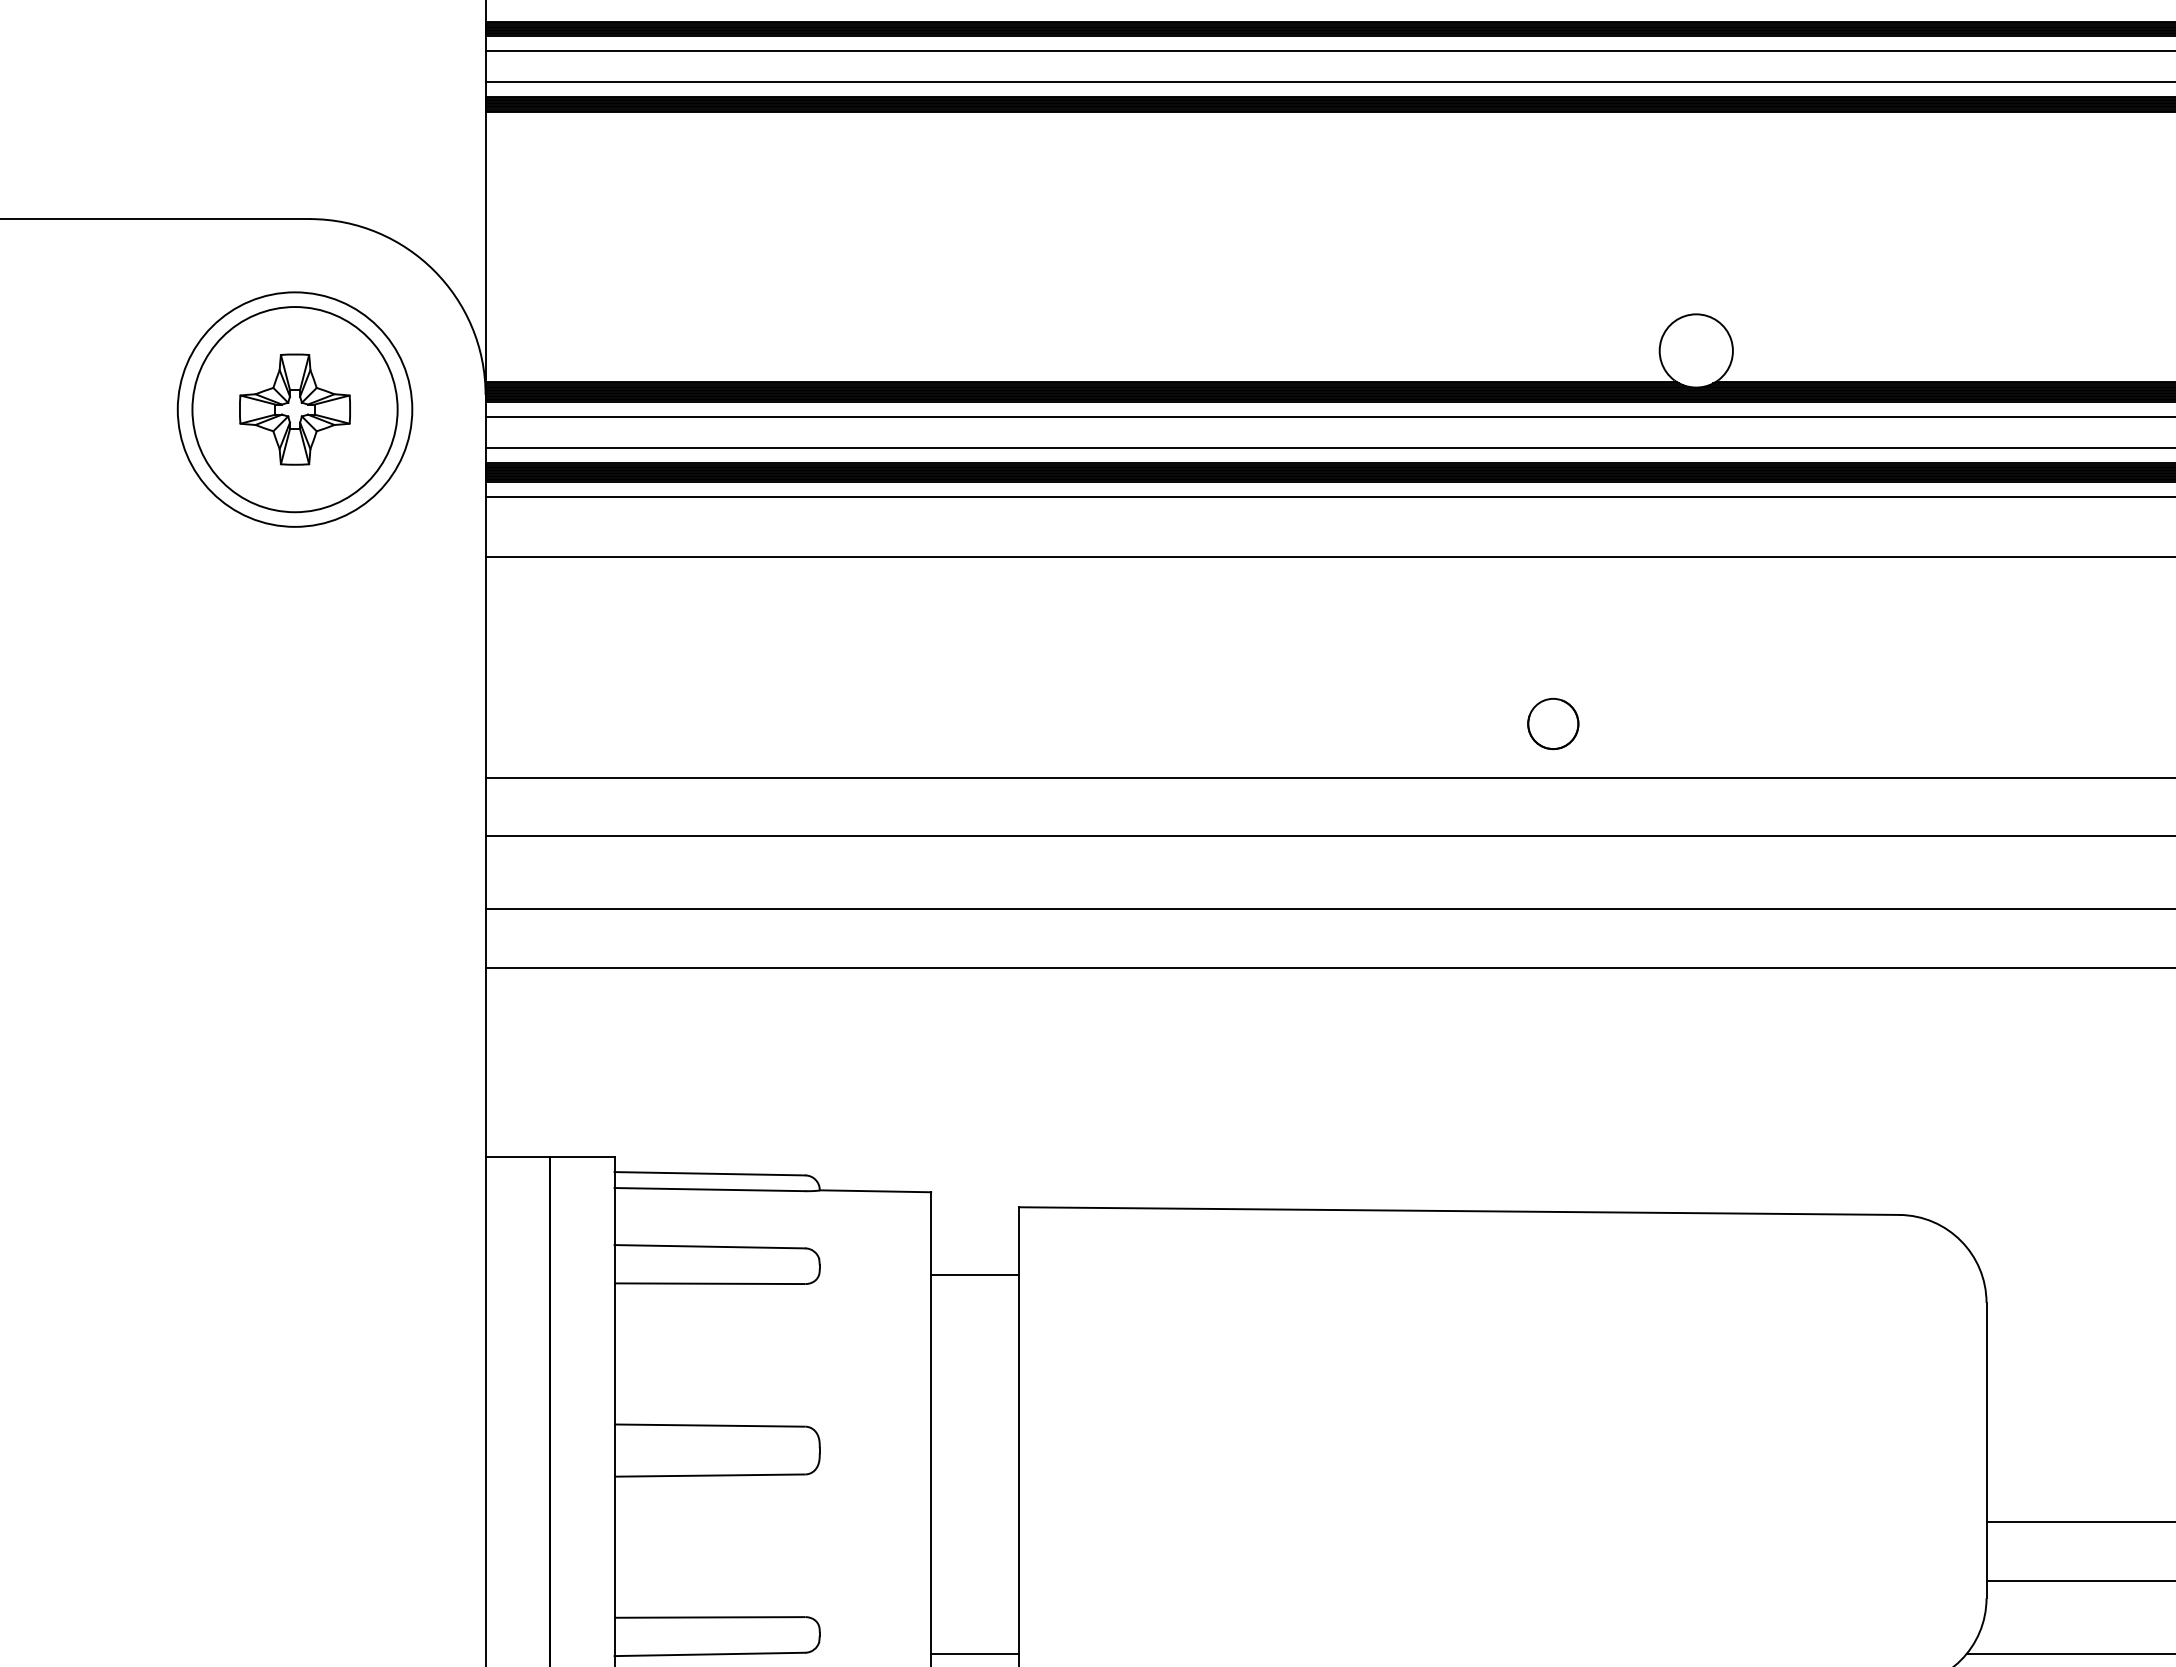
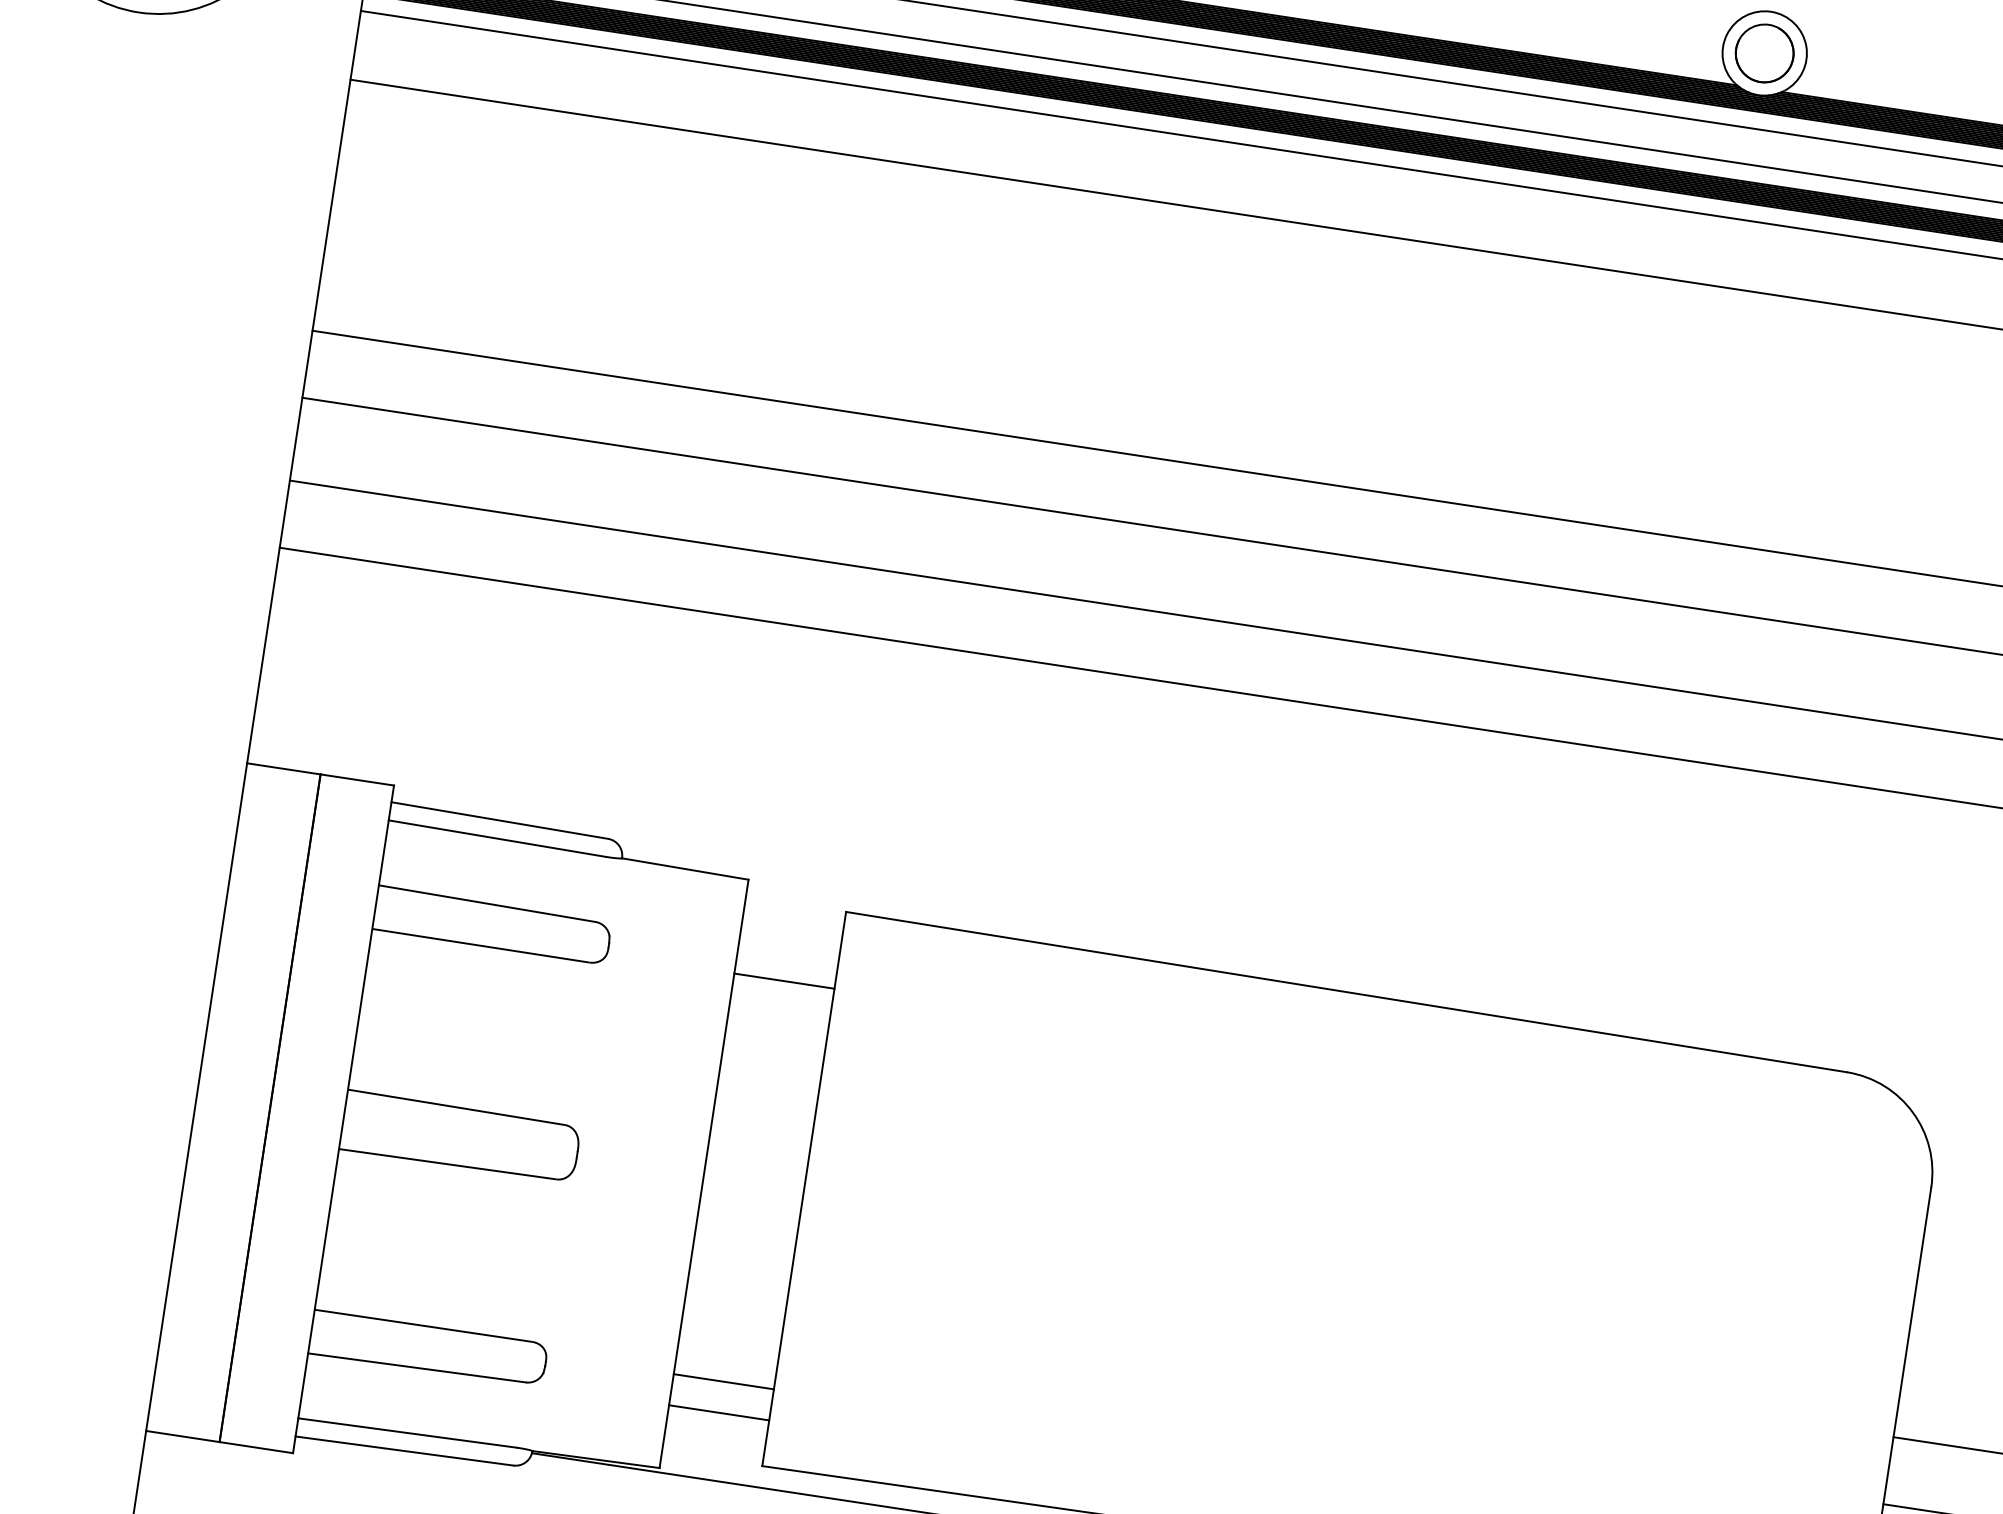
circle: (1553, 723) -> (1765, 52), moved
line: (975, 1626) -> (724, 1381), added

